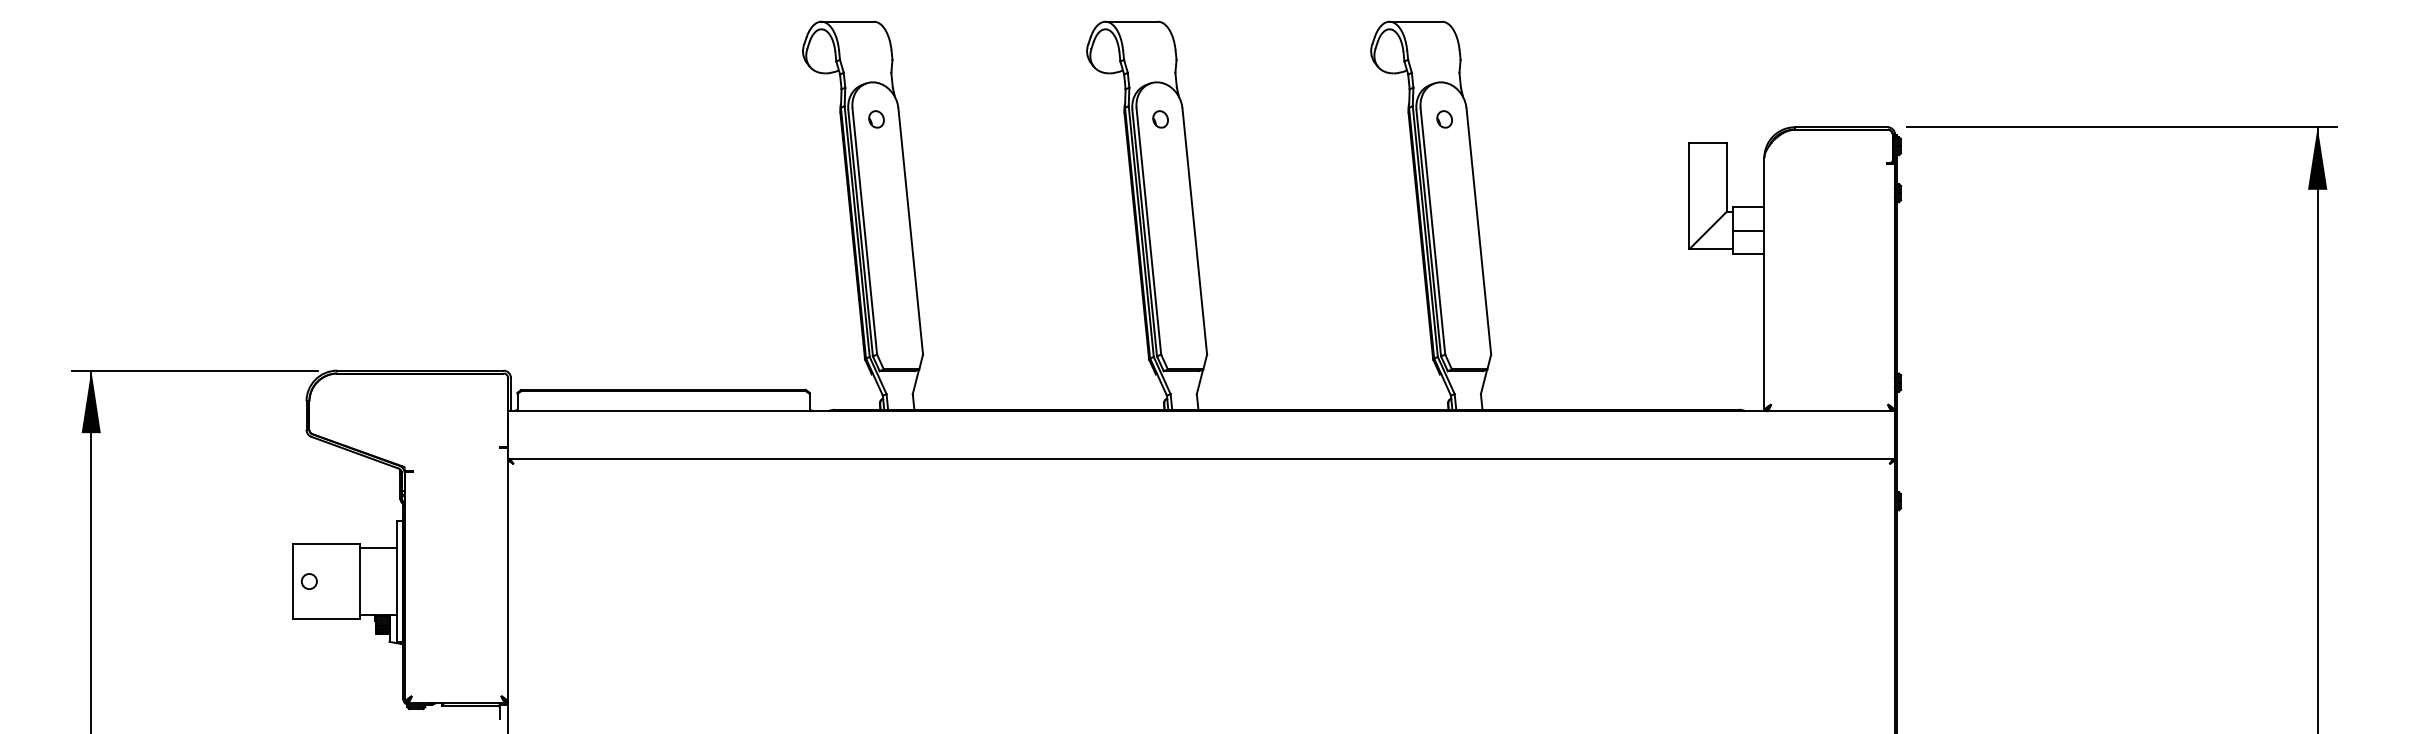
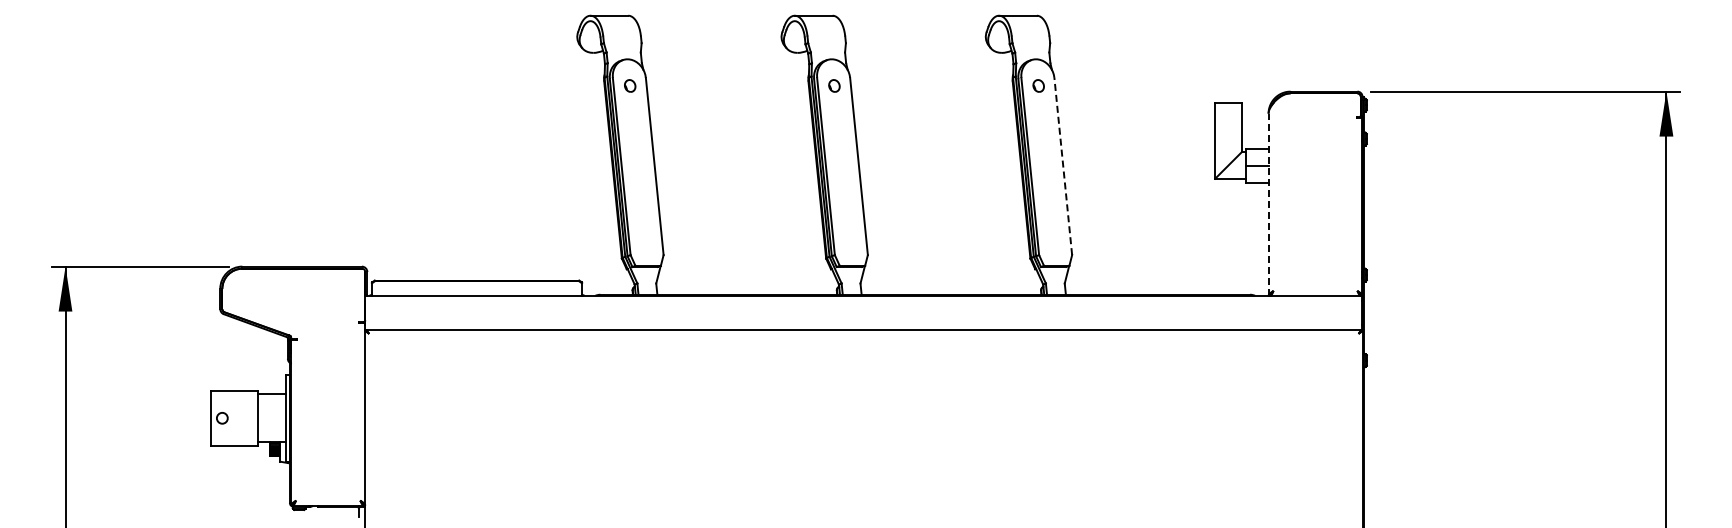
line: (1479, 231) -> (1063, 166), solid -> dashed
line: (1764, 284) -> (1268, 204), solid -> dashed

